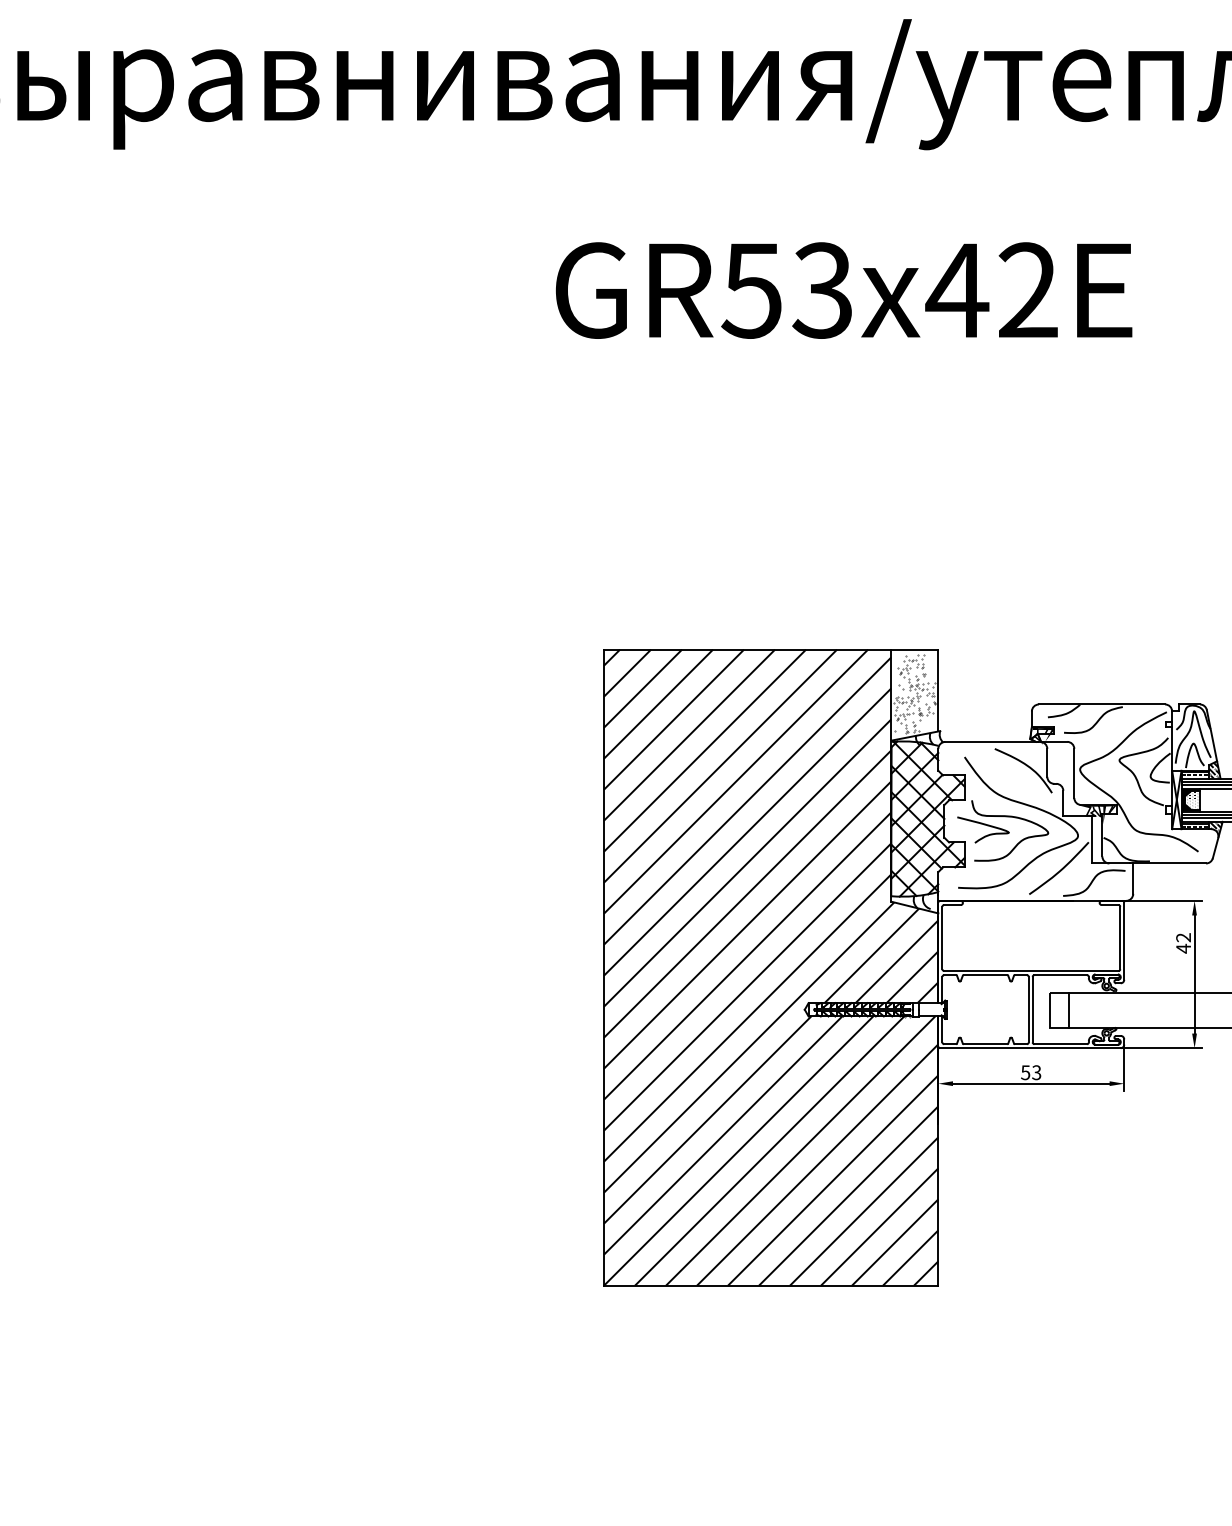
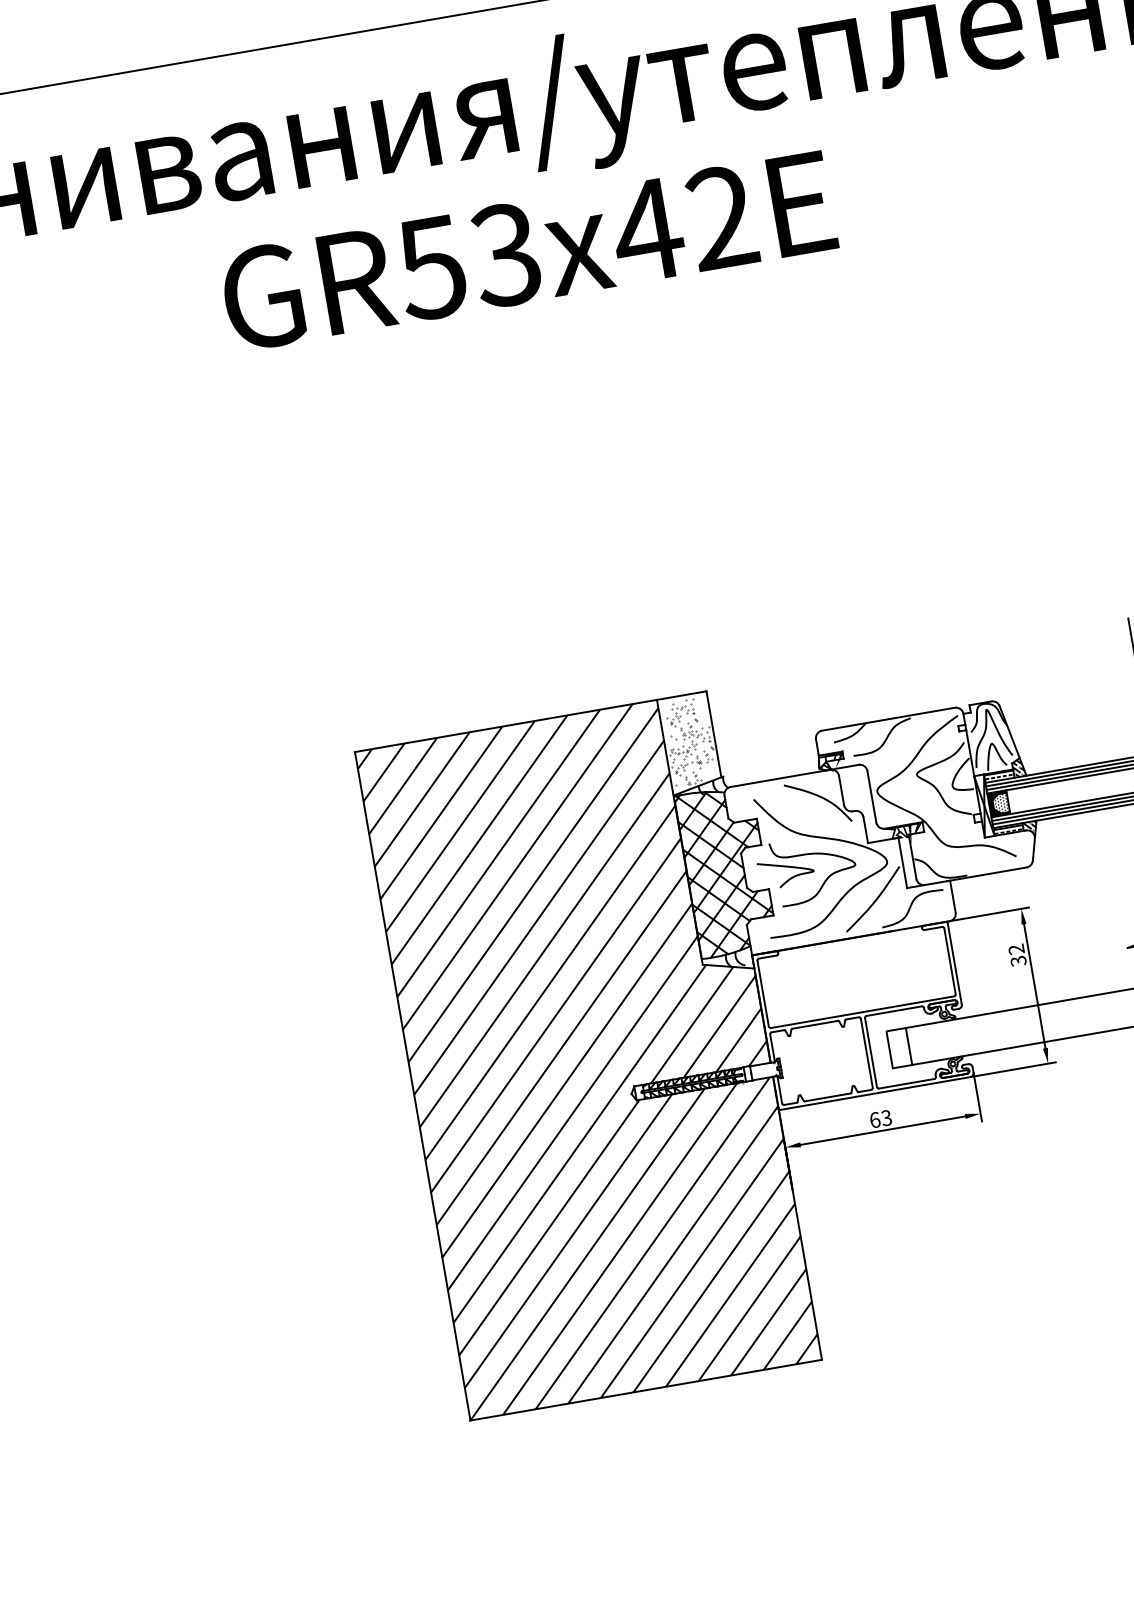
text: (844, 290) -> (528, 251), moved
text: (1183, 948) -> (1018, 960), 42 -> 32
text: (1025, 1072) -> (874, 1119), 53 -> 63

